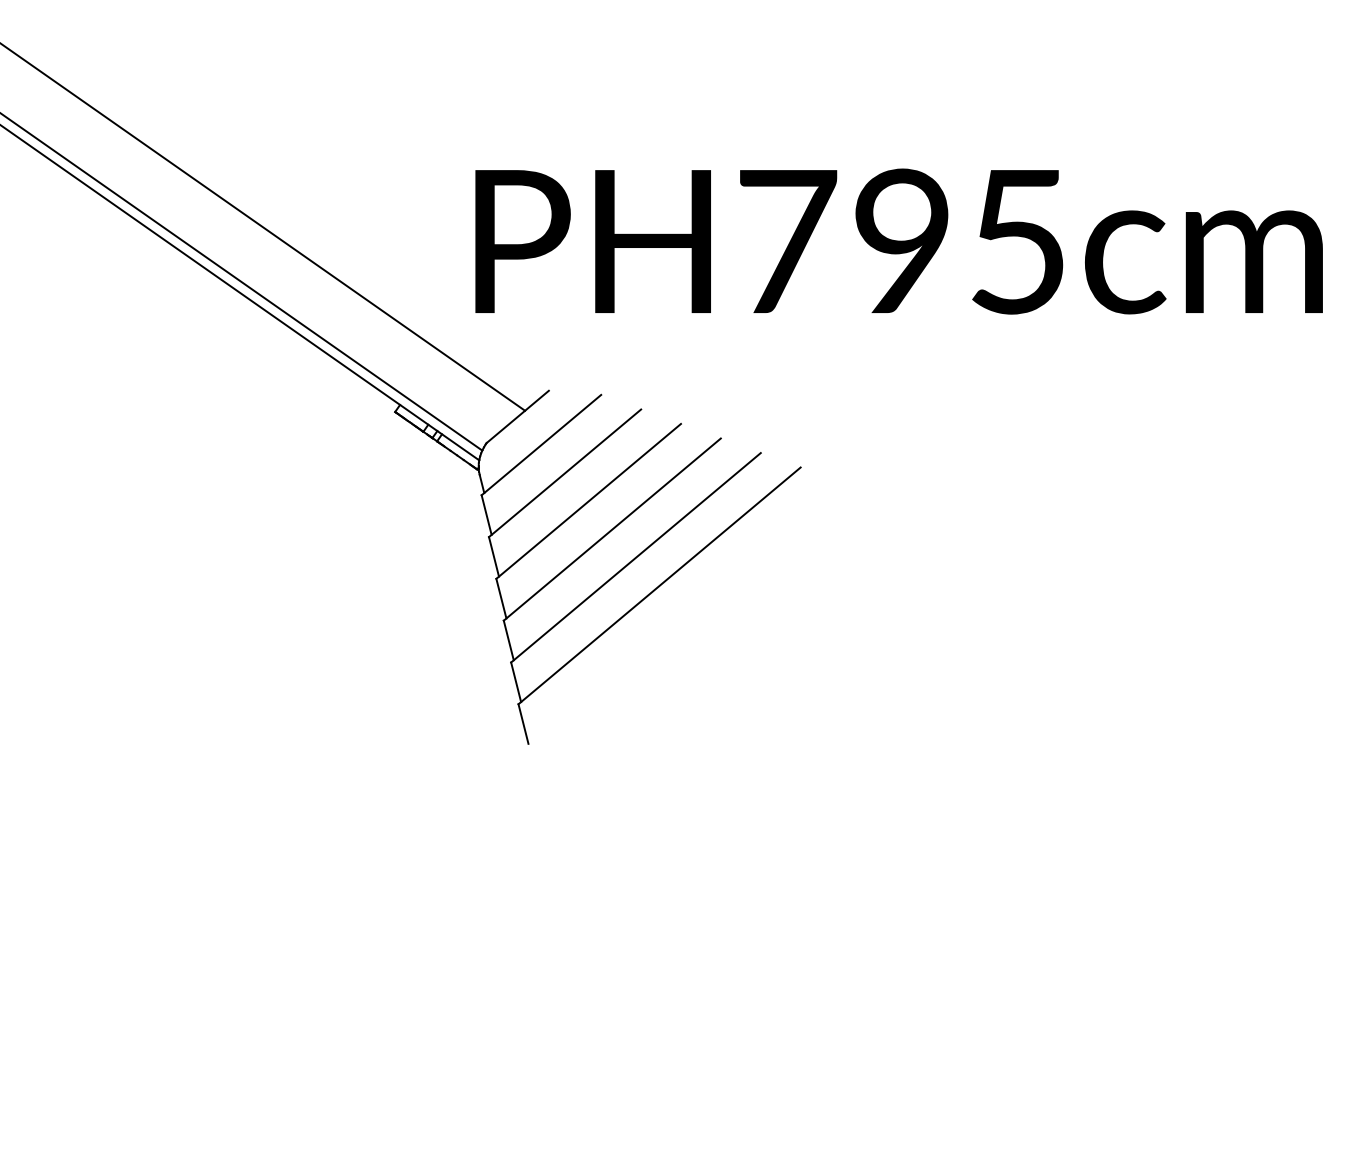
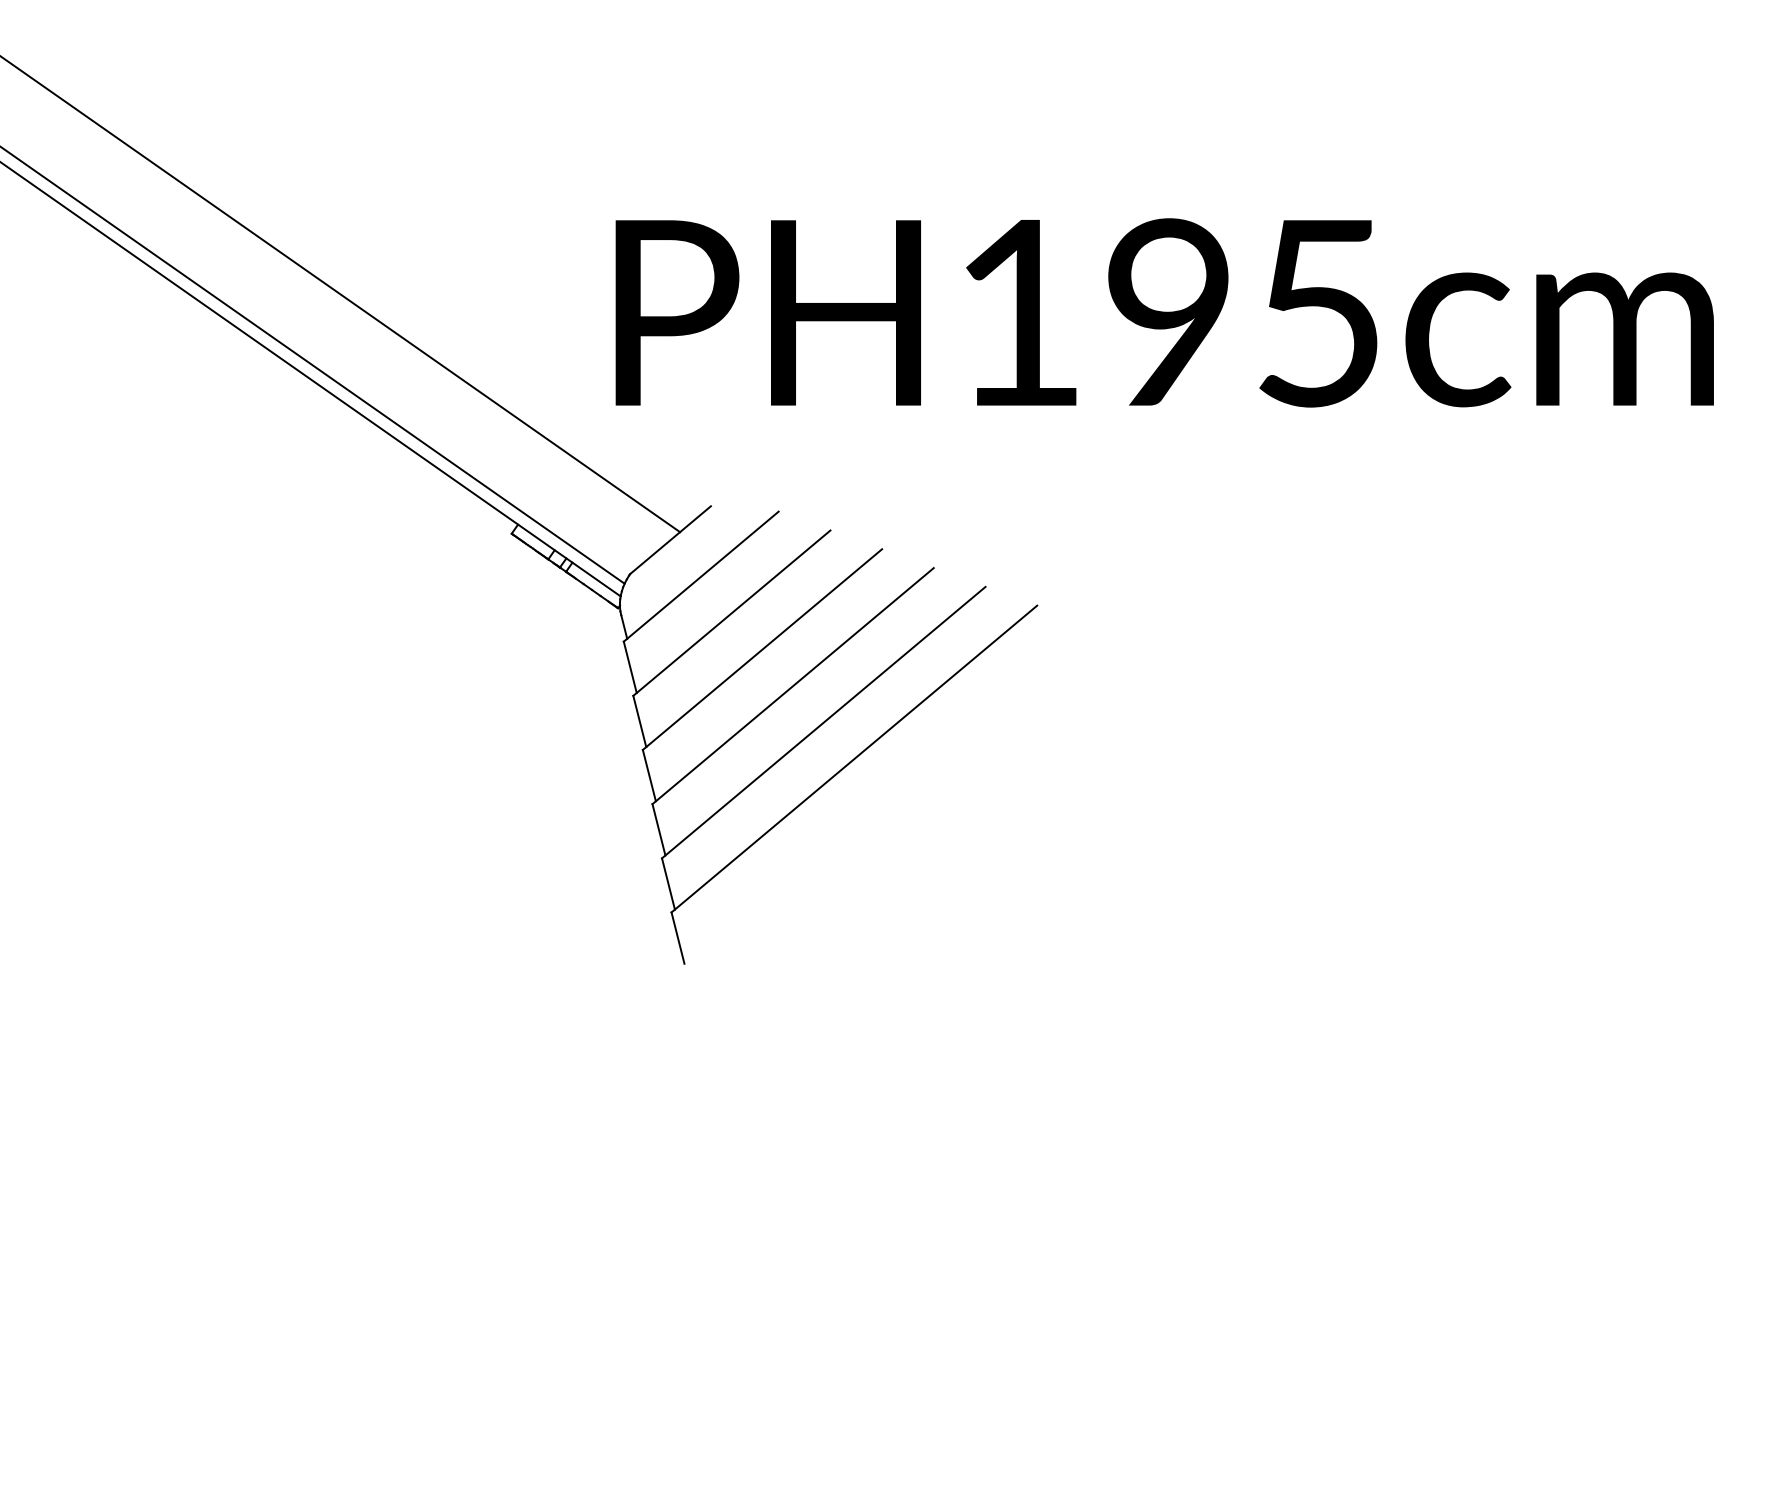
text: (788, 241) -> (1021, 312), PH795cm -> PH195cm

